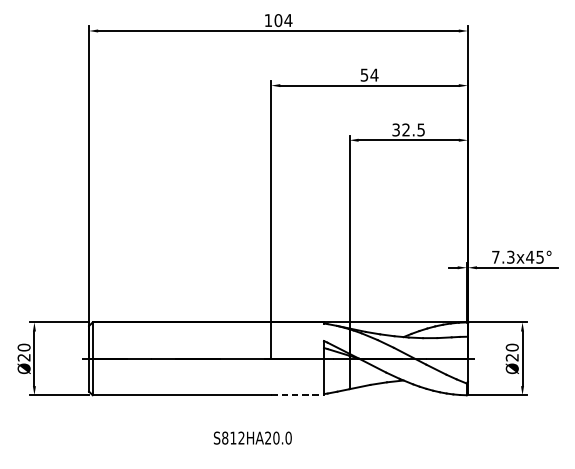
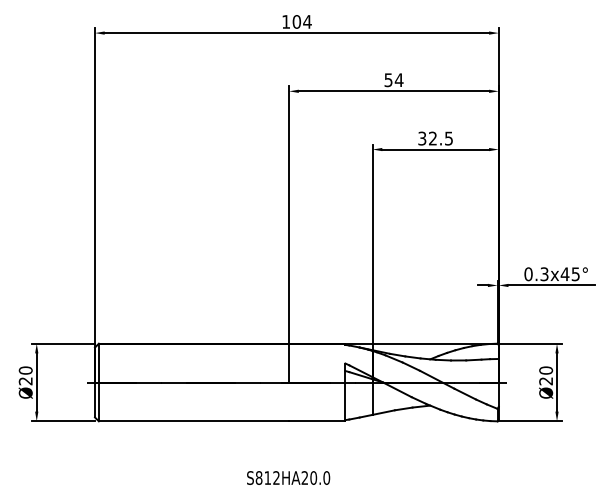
text: (495, 257) -> (528, 274), 7.3x45° -> 0.3x45°
line: (297, 395) -> (317, 421), dashed -> solid
text: (252, 437) -> (288, 477), moved

